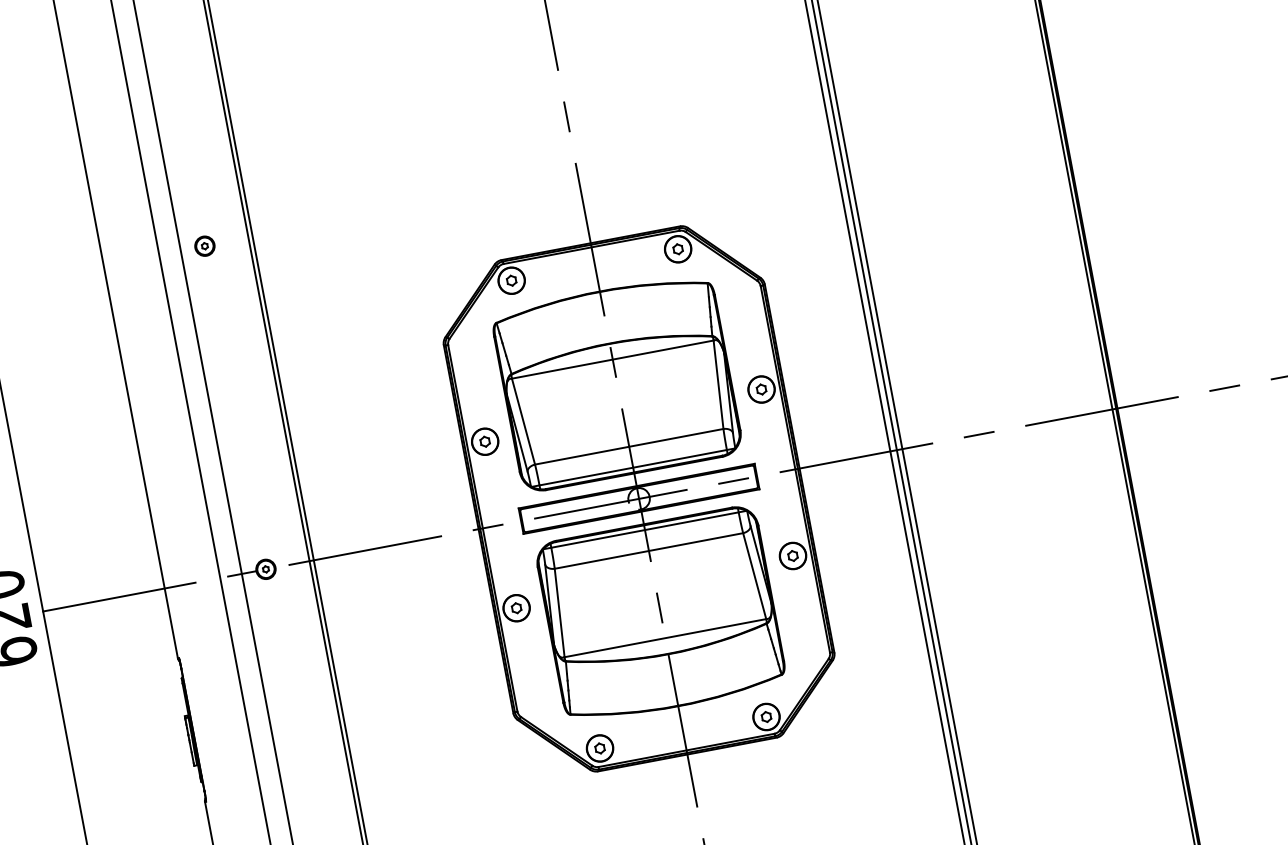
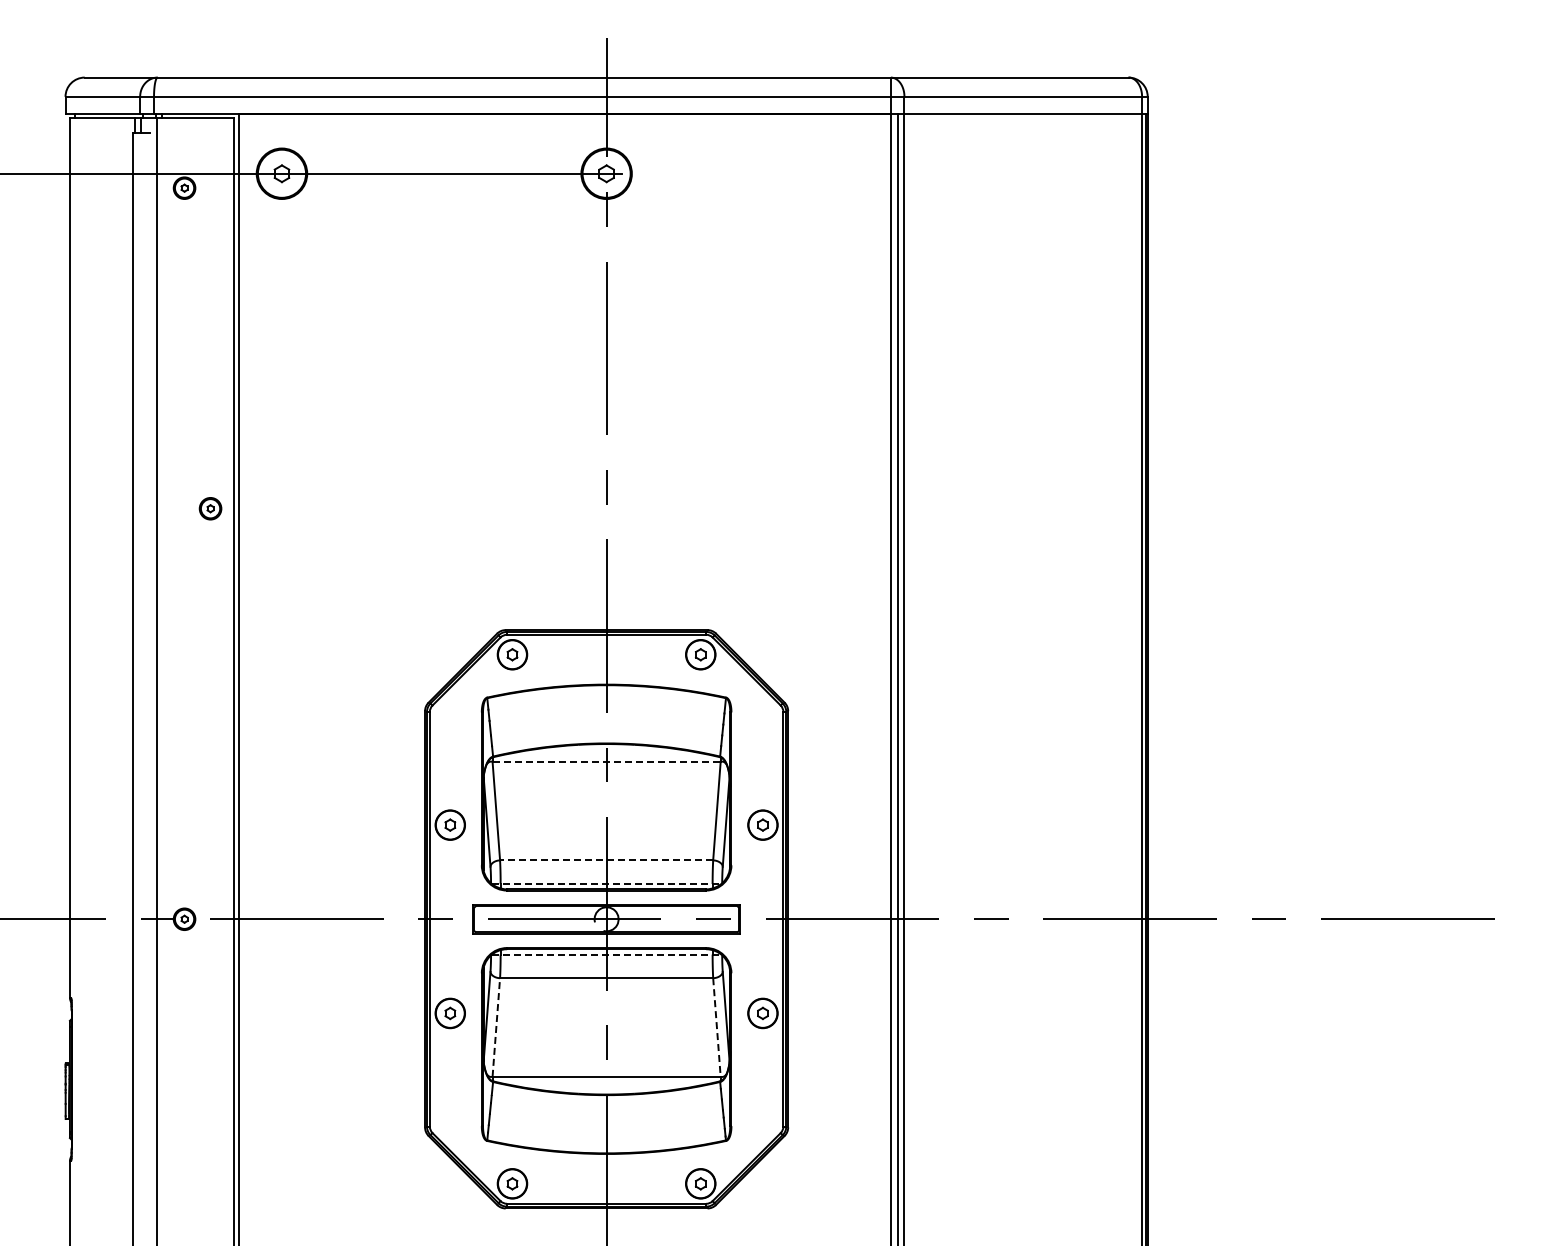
part: (204, 246) -> (210, 508), moved
line: (613, 359) -> (607, 761), solid -> dashed
line: (629, 446) -> (606, 860), solid -> dashed
line: (633, 468) -> (606, 884), solid -> dashed
line: (644, 530) -> (606, 954), solid -> dashed
line: (754, 577) -> (716, 1028), solid -> dashed
line: (559, 612) -> (496, 1027), solid -> dashed

